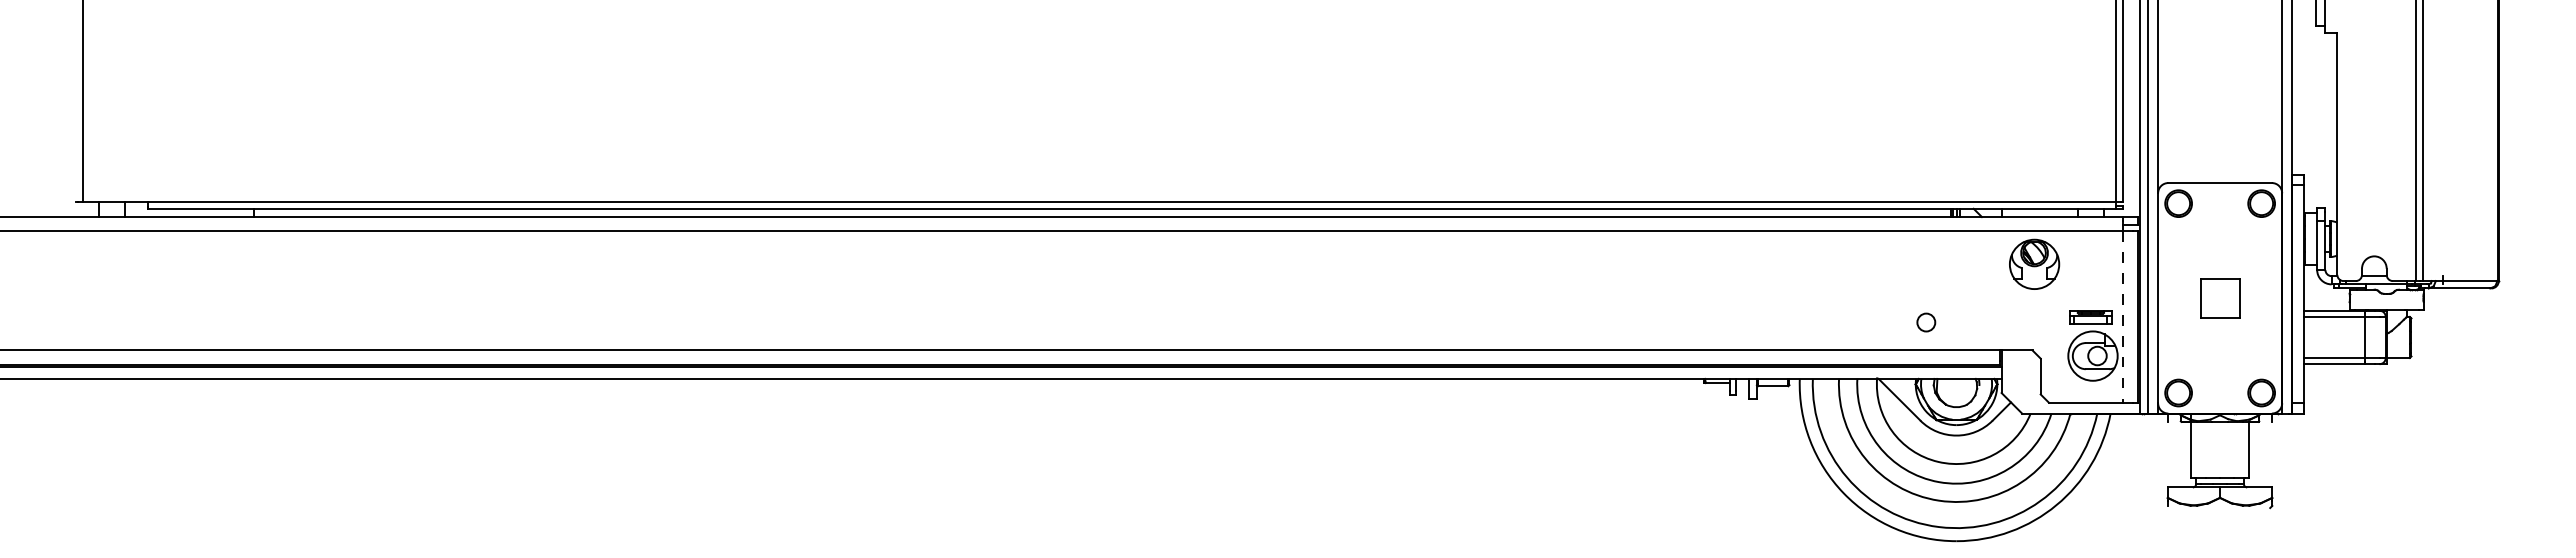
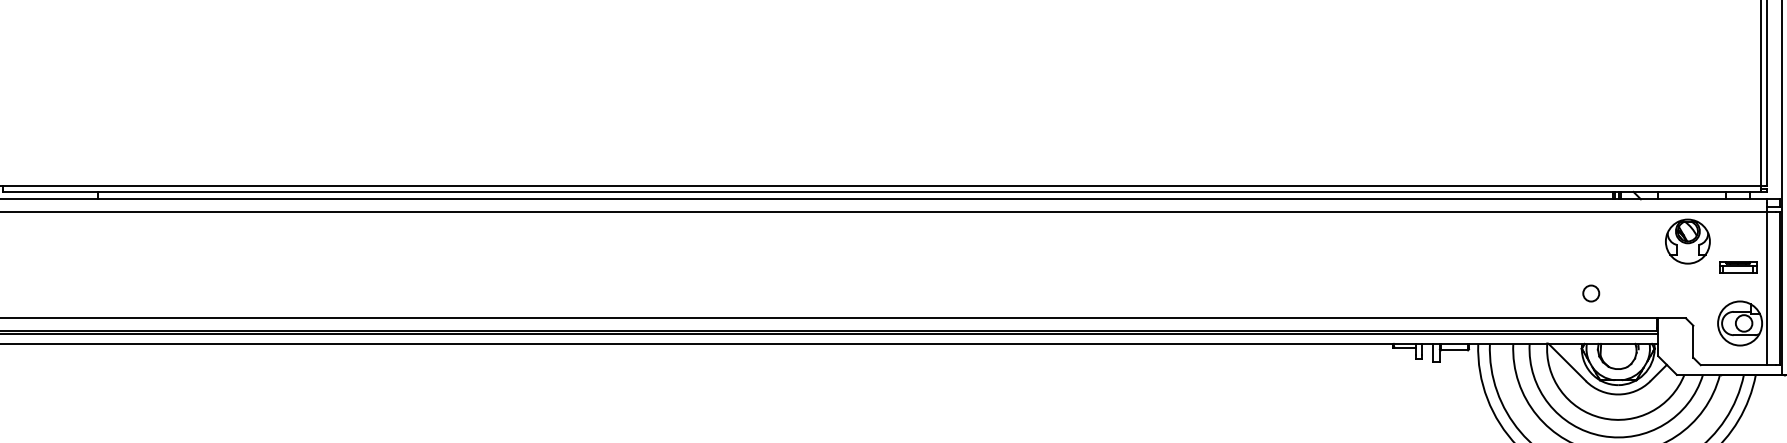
part: (2090, 317) -> (1737, 267), moved
line: (2123, 317) -> (1767, 289), dashed -> solid

